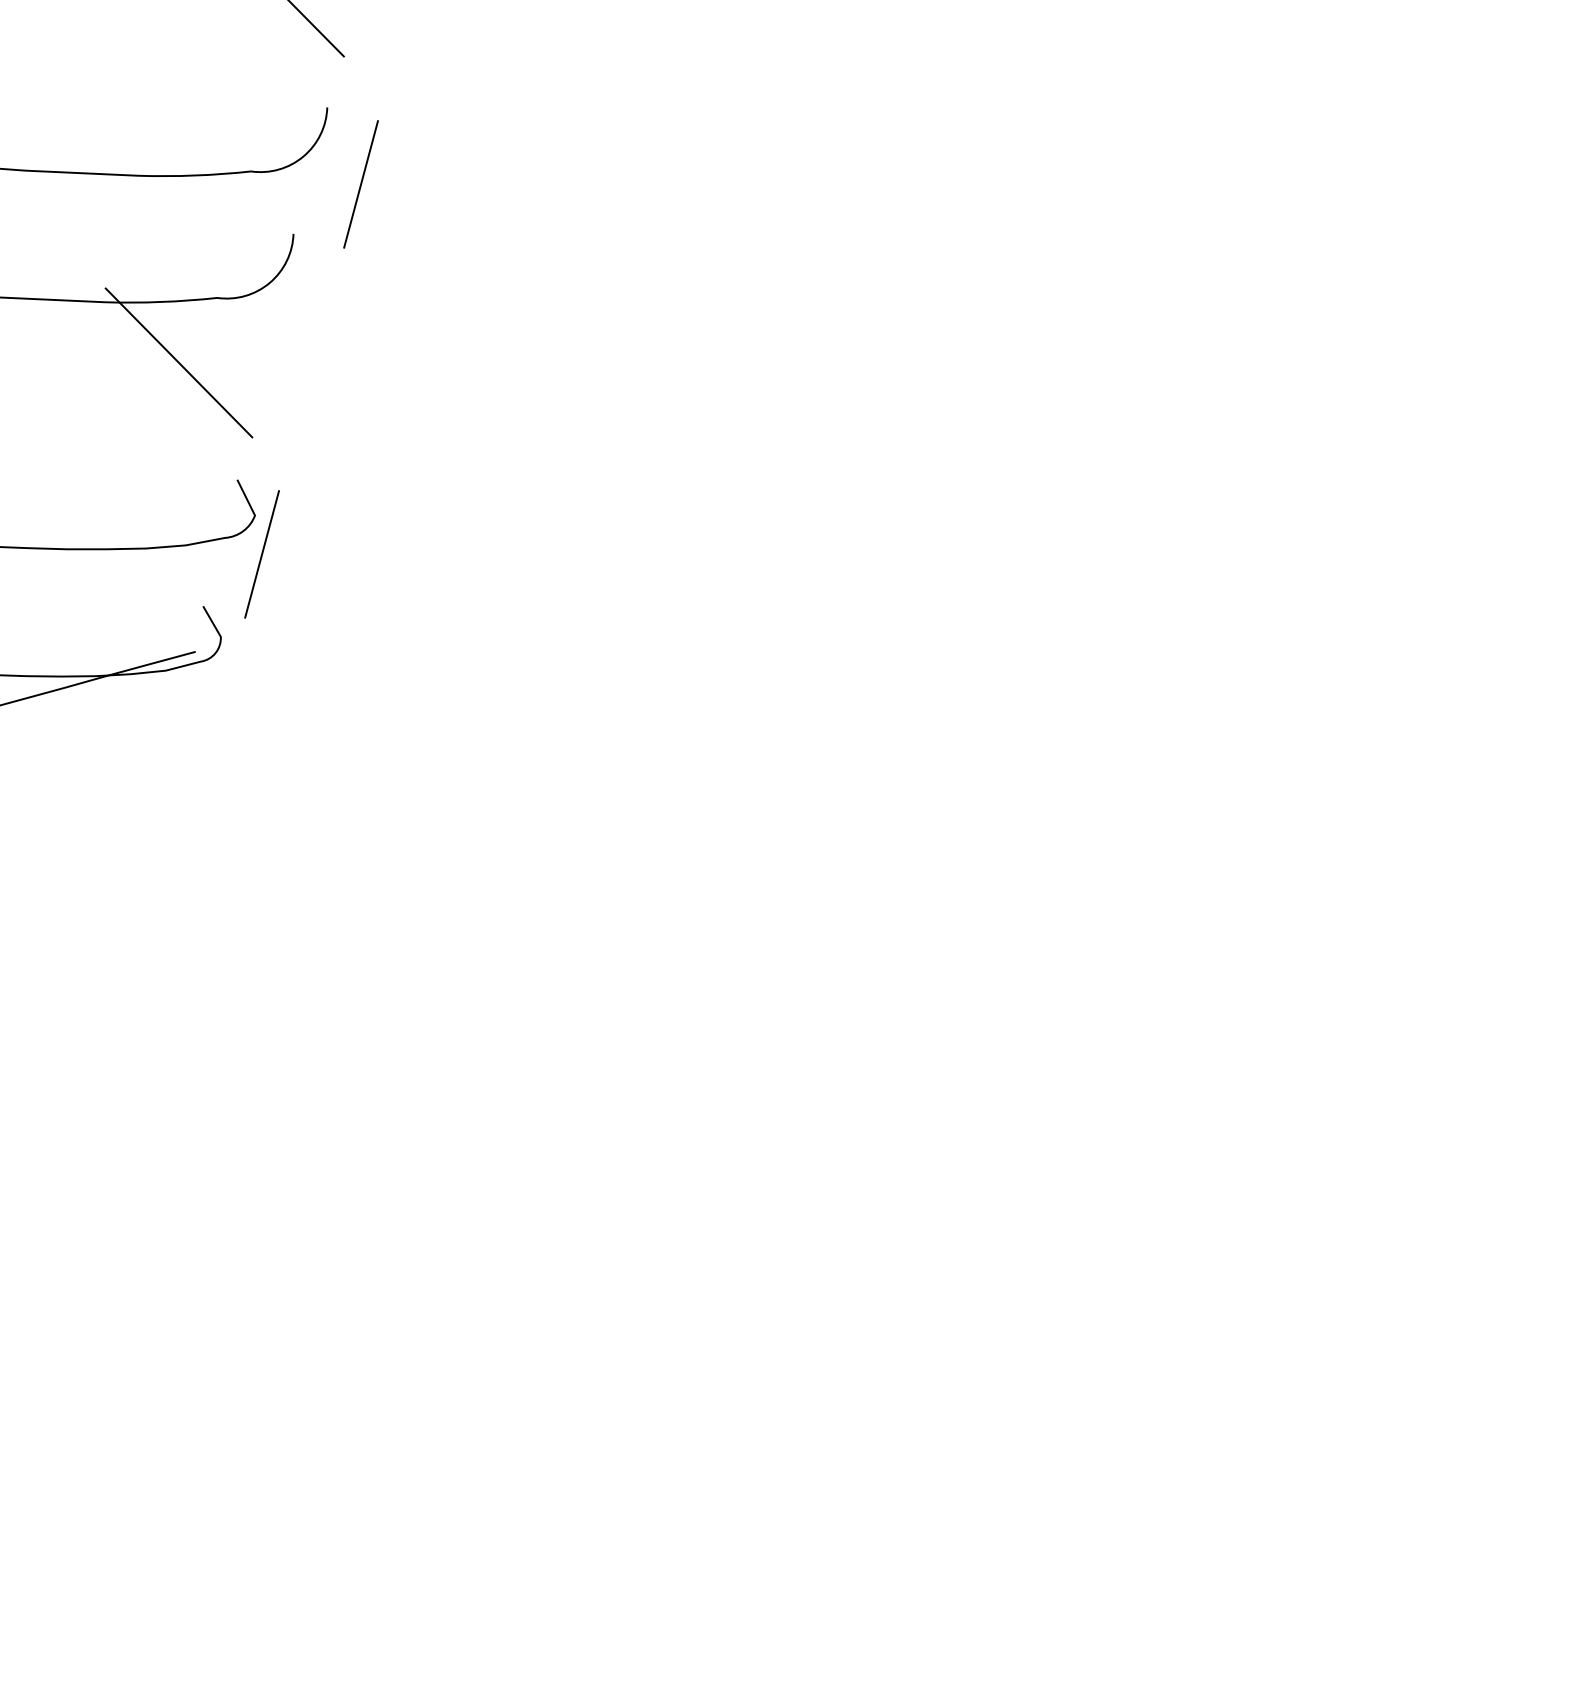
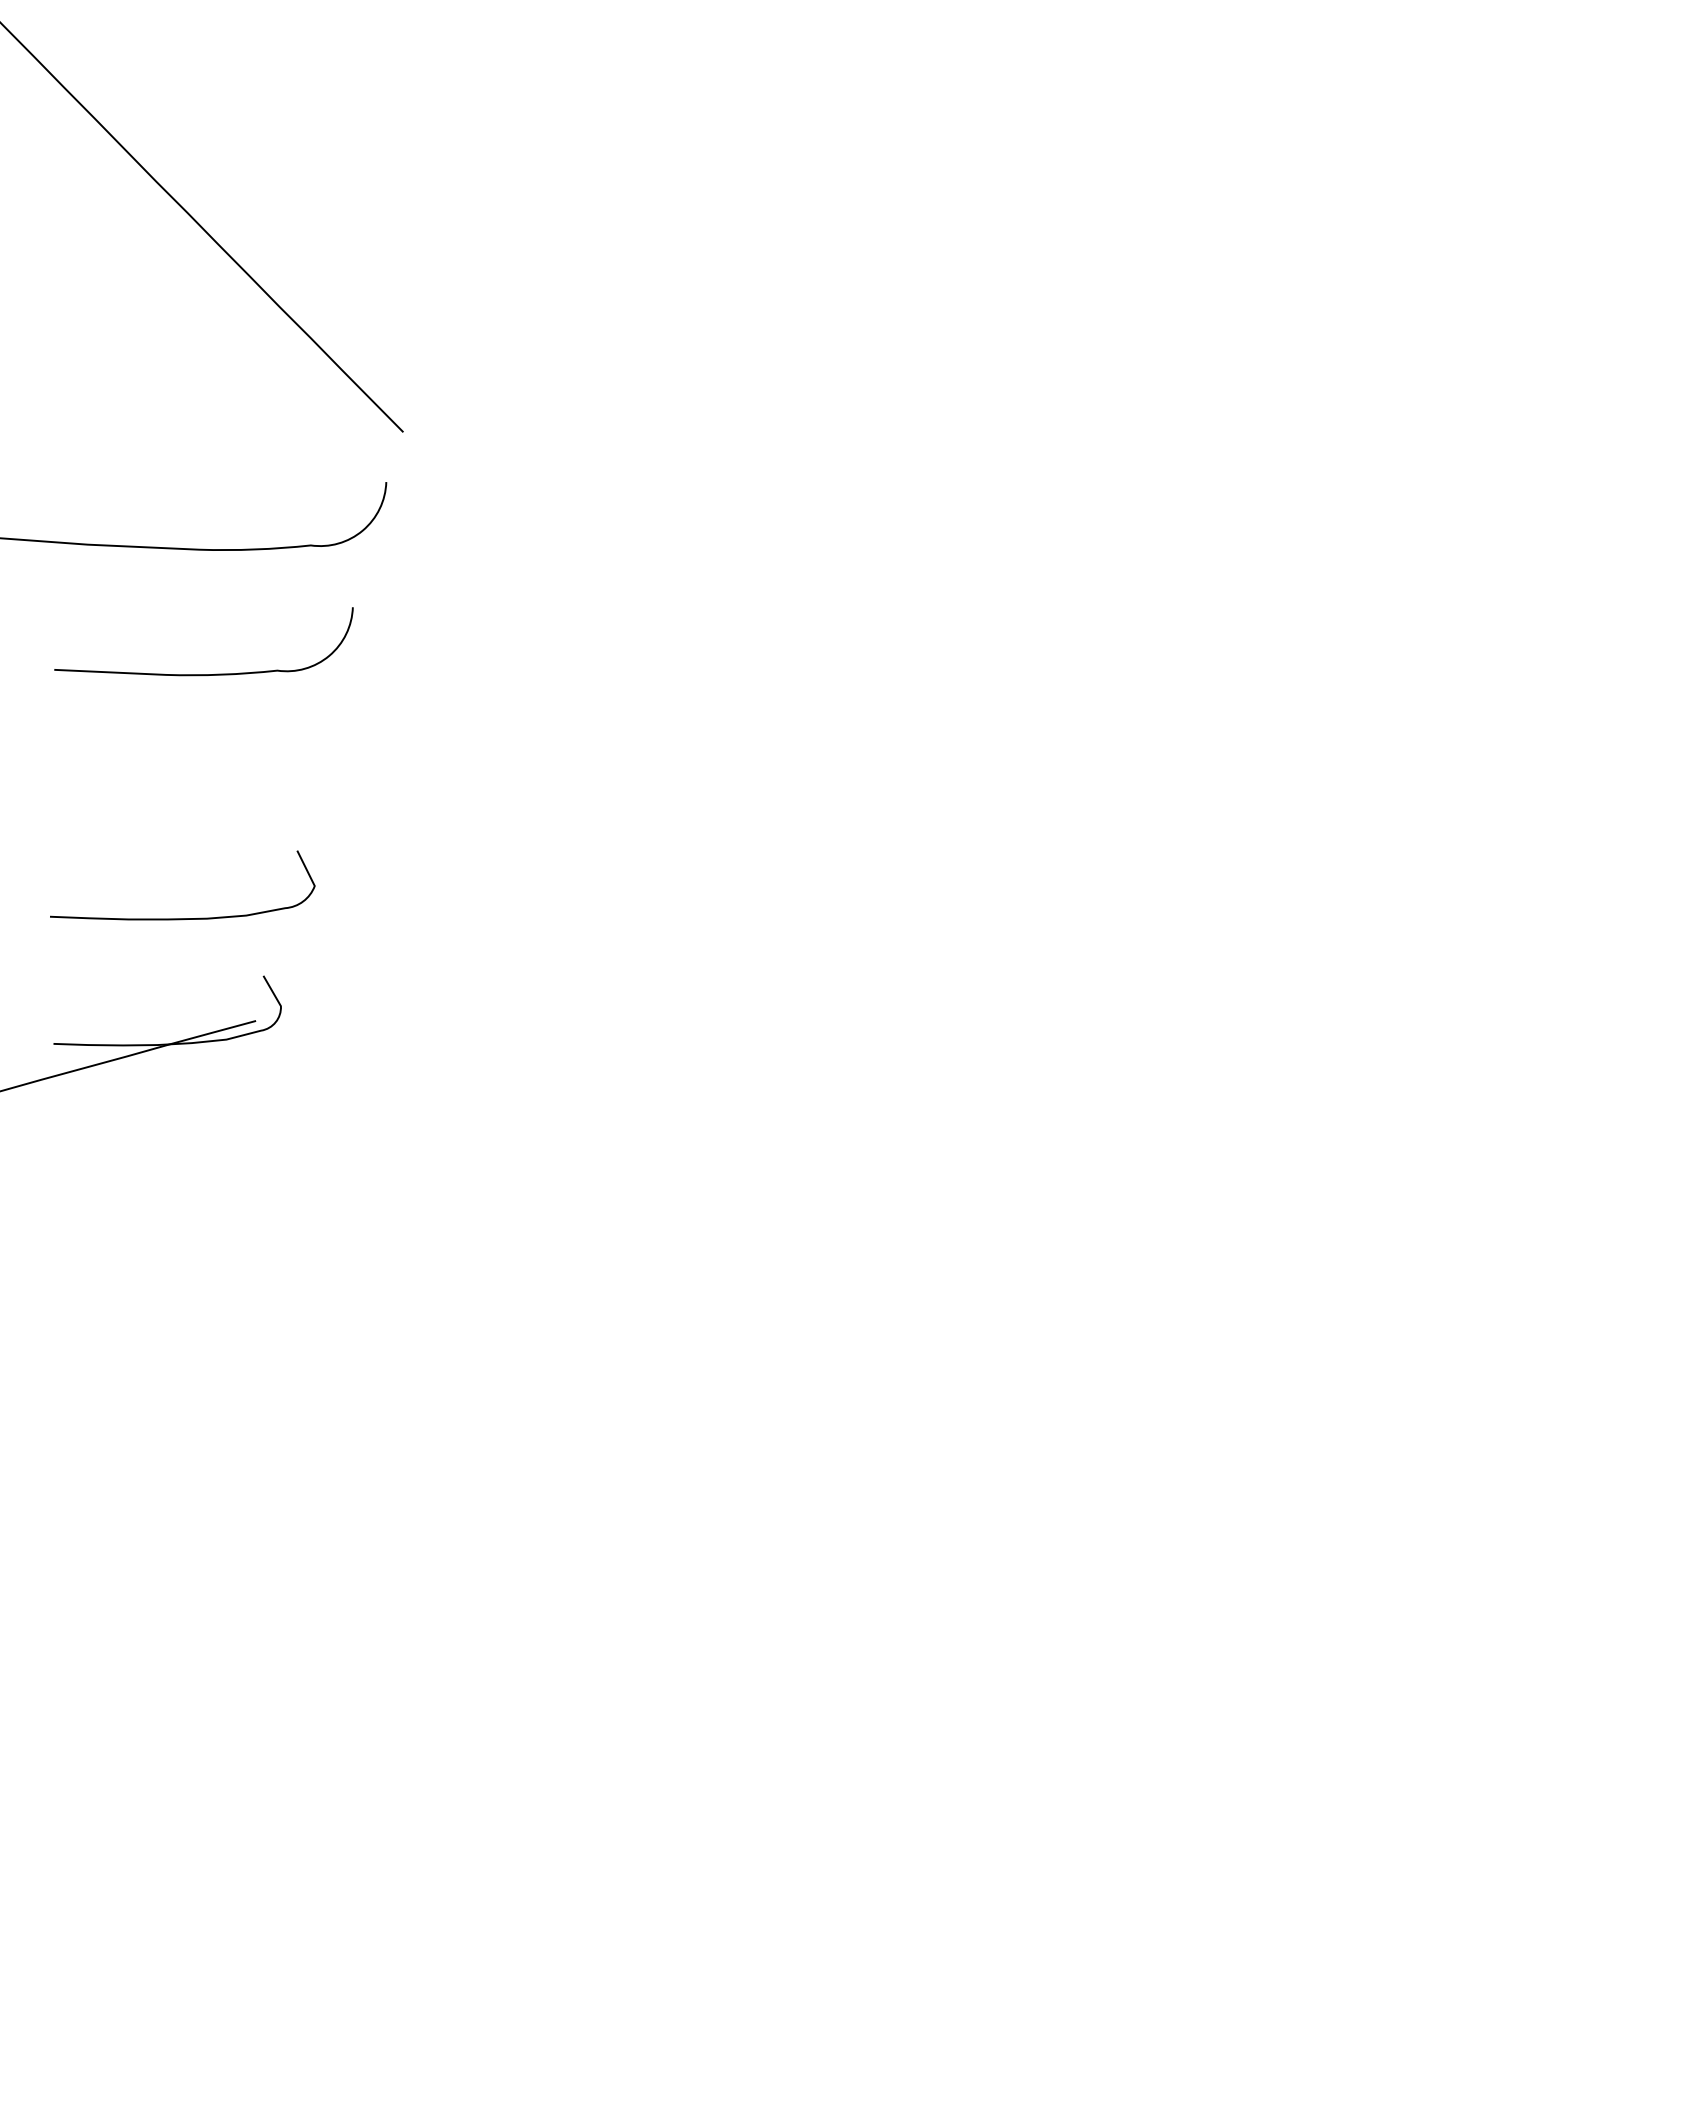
line: (360, 183) -> (419, 557), removed
line: (178, 362) -> (239, 734), removed
line: (261, 554) -> (321, 924), removed

